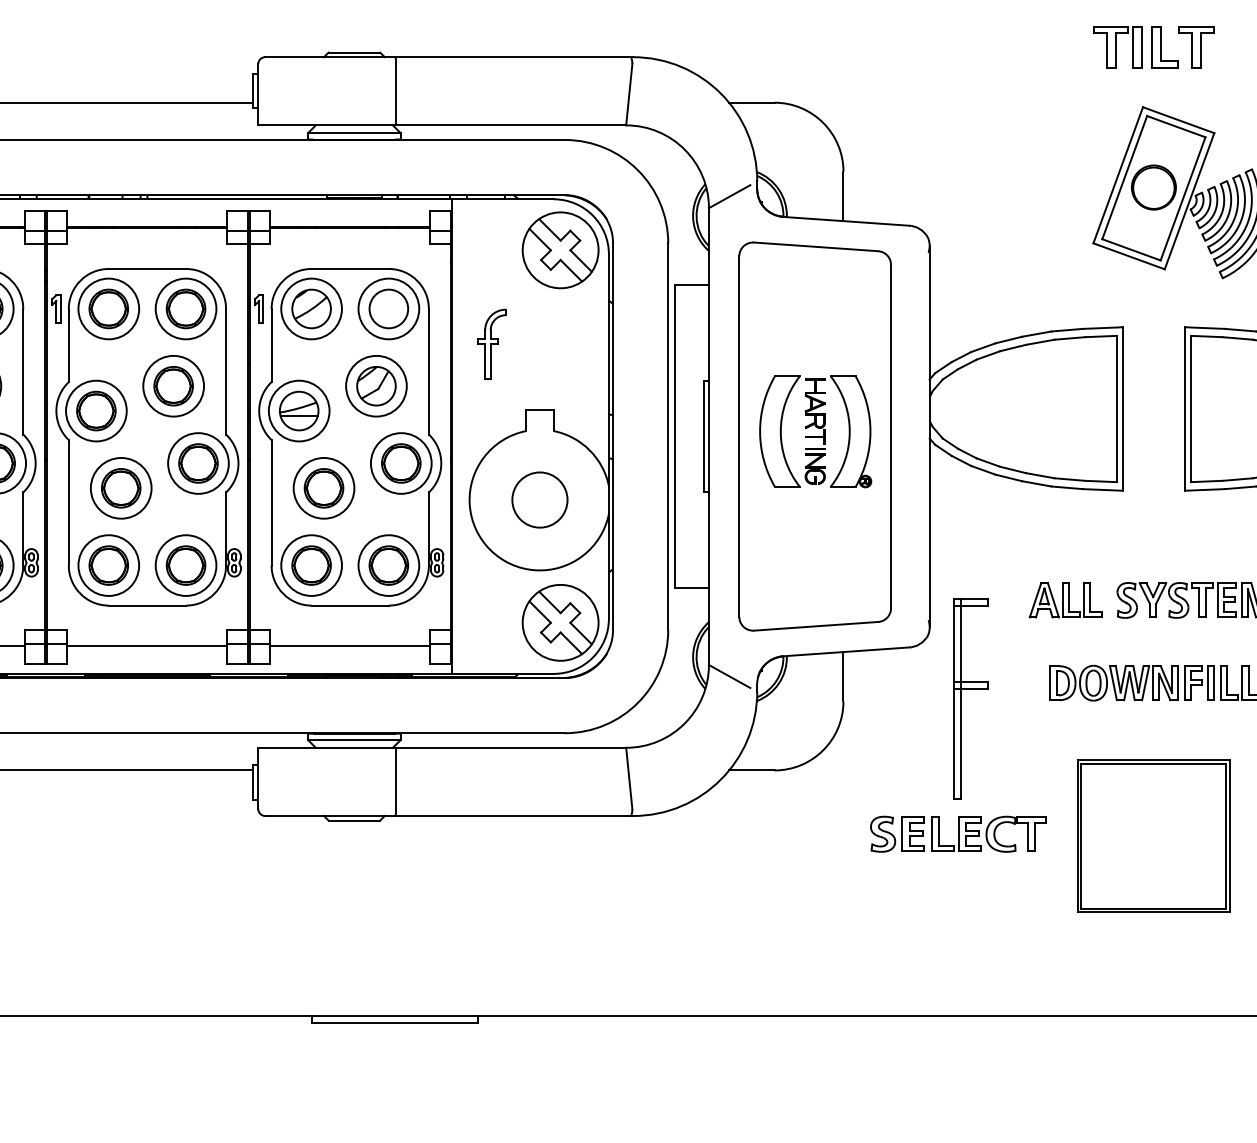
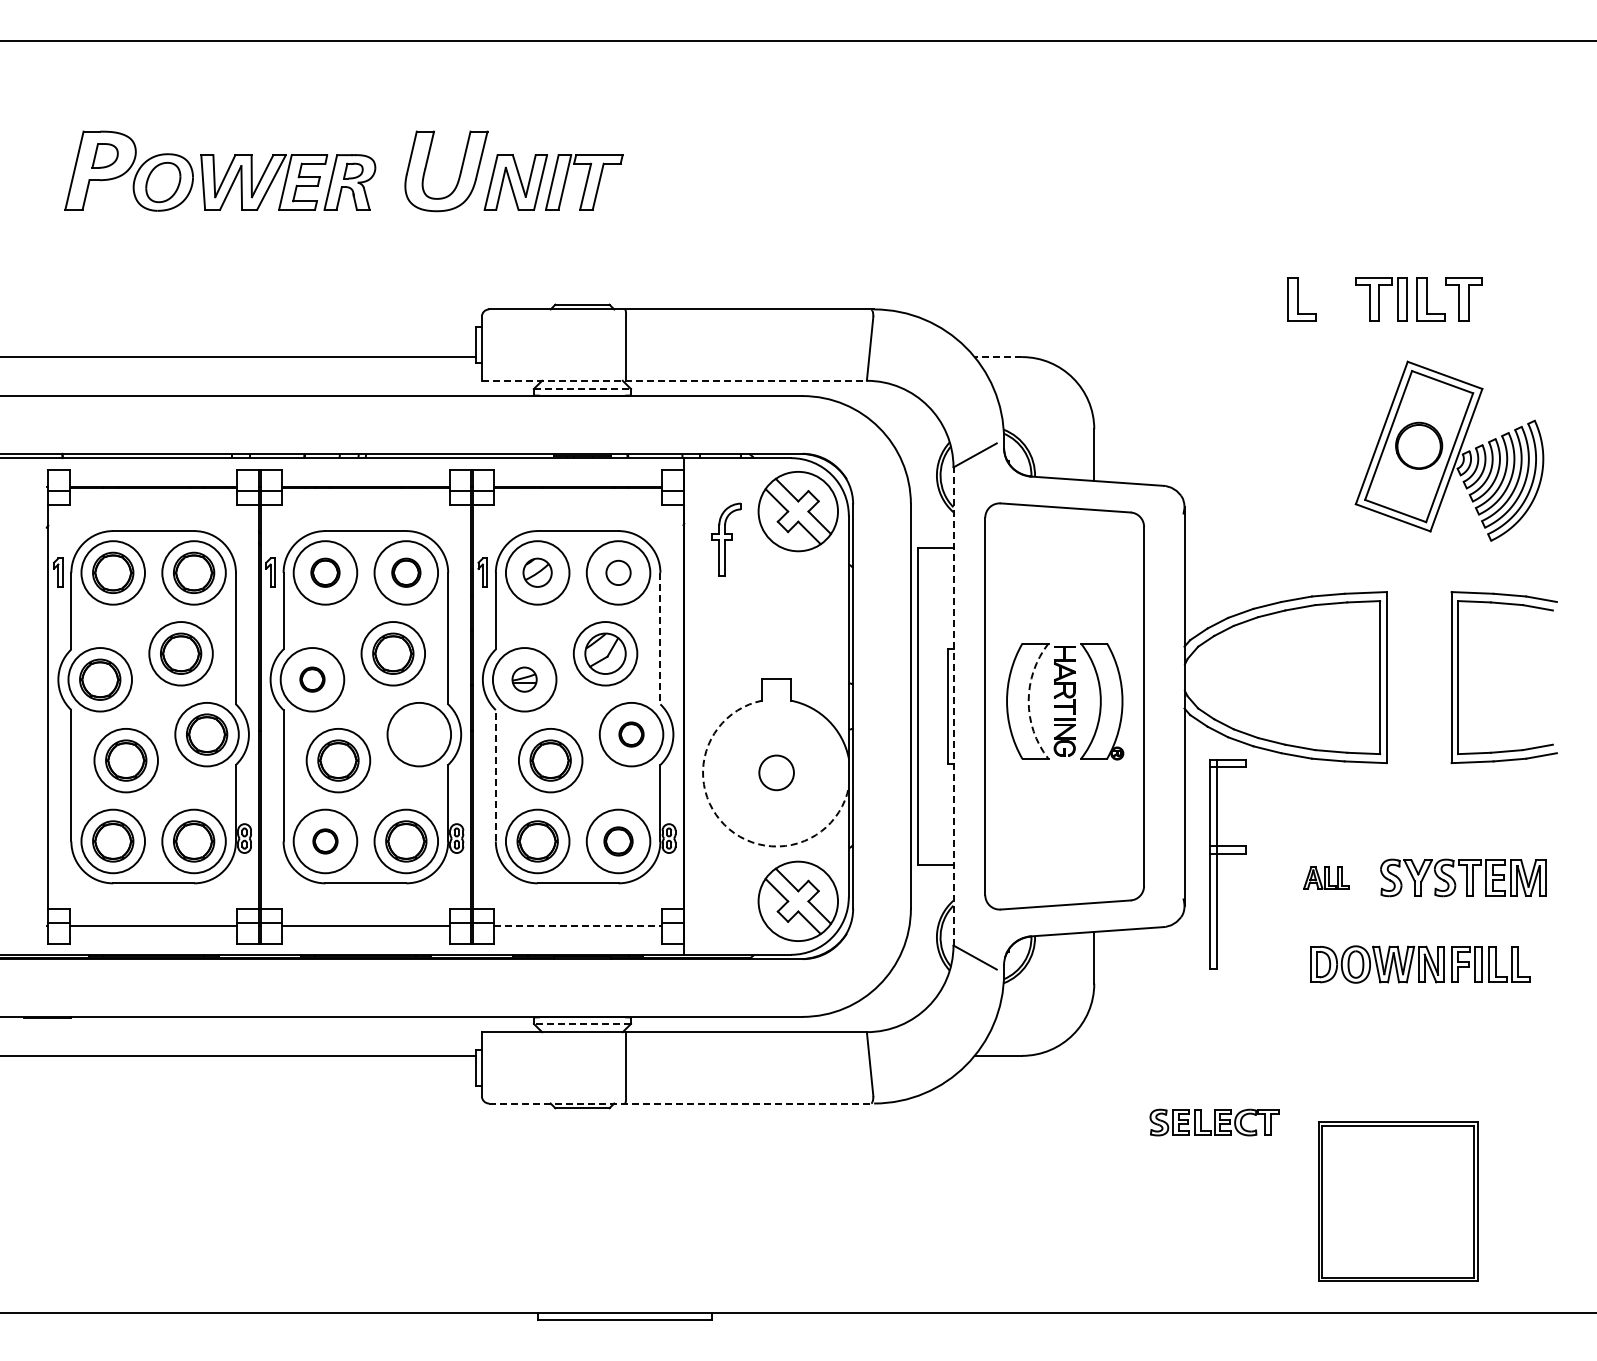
part: (1041, 47) -> (1301, 299), added
line: (751, 103) -> (998, 357), solid -> dashed
line: (442, 125) -> (674, 380), solid -> dashed
line: (354, 133) -> (582, 389), solid -> dashed
part: (108, 308) -> (325, 572), size x0.7
part: (186, 308) -> (406, 572), size x0.7
part: (311, 308) -> (537, 572), size x0.7
circle: (388, 308) -> (618, 572), size x0.6
part: (492, 343) -> (726, 539), moved
line: (428, 371) -> (660, 638), solid -> dashed
part: (96, 410) -> (312, 679), size x0.6
part: (298, 410) -> (524, 679), size x0.6
arc: (780, 431) -> (1028, 701), solid -> dashed
line: (708, 435) -> (953, 705), solid -> dashed
part: (198, 463) -> (419, 734), removed
part: (401, 463) -> (631, 734), size x0.6
circle: (539, 499) -> (776, 772), size x0.6
line: (271, 502) -> (495, 775), solid -> dashed
arc: (490, 549) -> (724, 824), solid -> dashed
part: (108, 565) -> (325, 841), size x0.6
part: (388, 565) -> (618, 841), size x0.7
part: (1065, 600) -> (1326, 877), size x0.6
line: (350, 645) -> (578, 925), solid -> dashed
part: (970, 689) -> (1227, 854), moved
line: (354, 739) -> (582, 1023), solid -> dashed
line: (449, 815) -> (682, 1103), solid -> dashed
part: (958, 834) -> (1214, 1122), size x0.7
part: (1154, 836) -> (1398, 1201), moved

